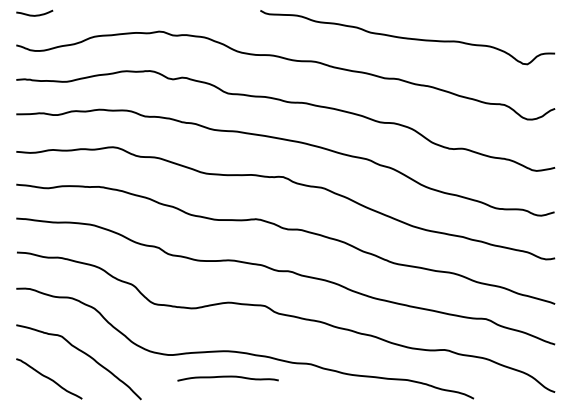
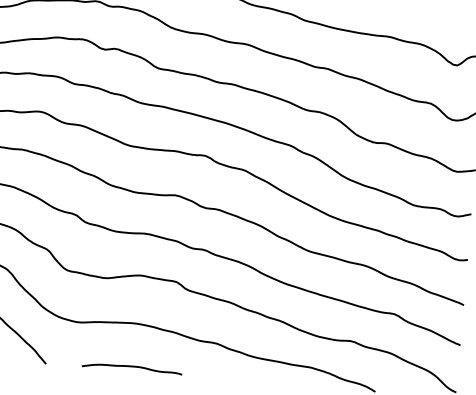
curve: (227, 377) -> (131, 367), moved

